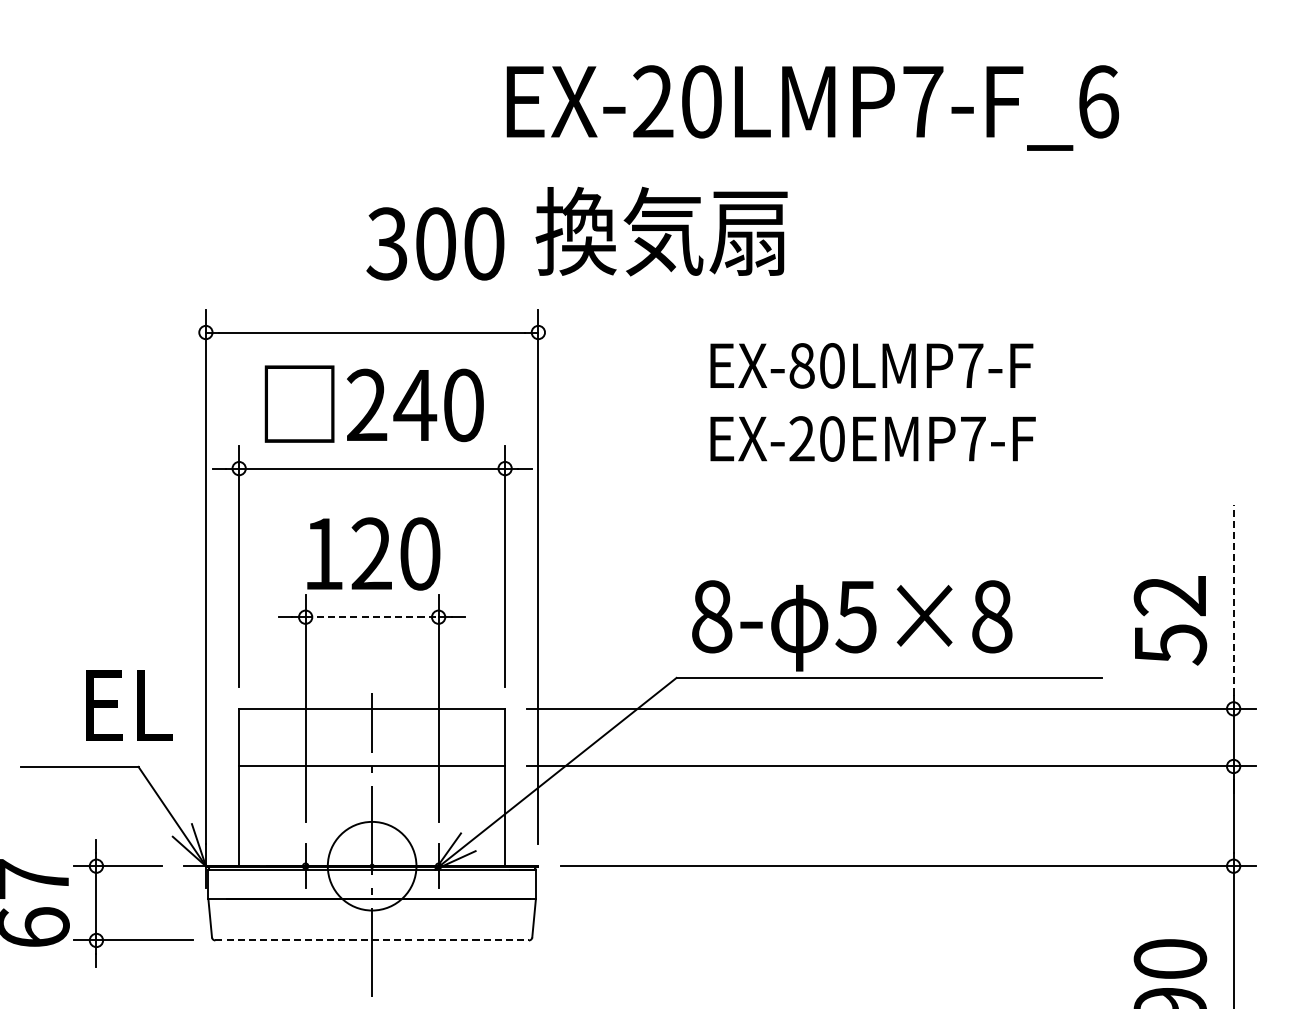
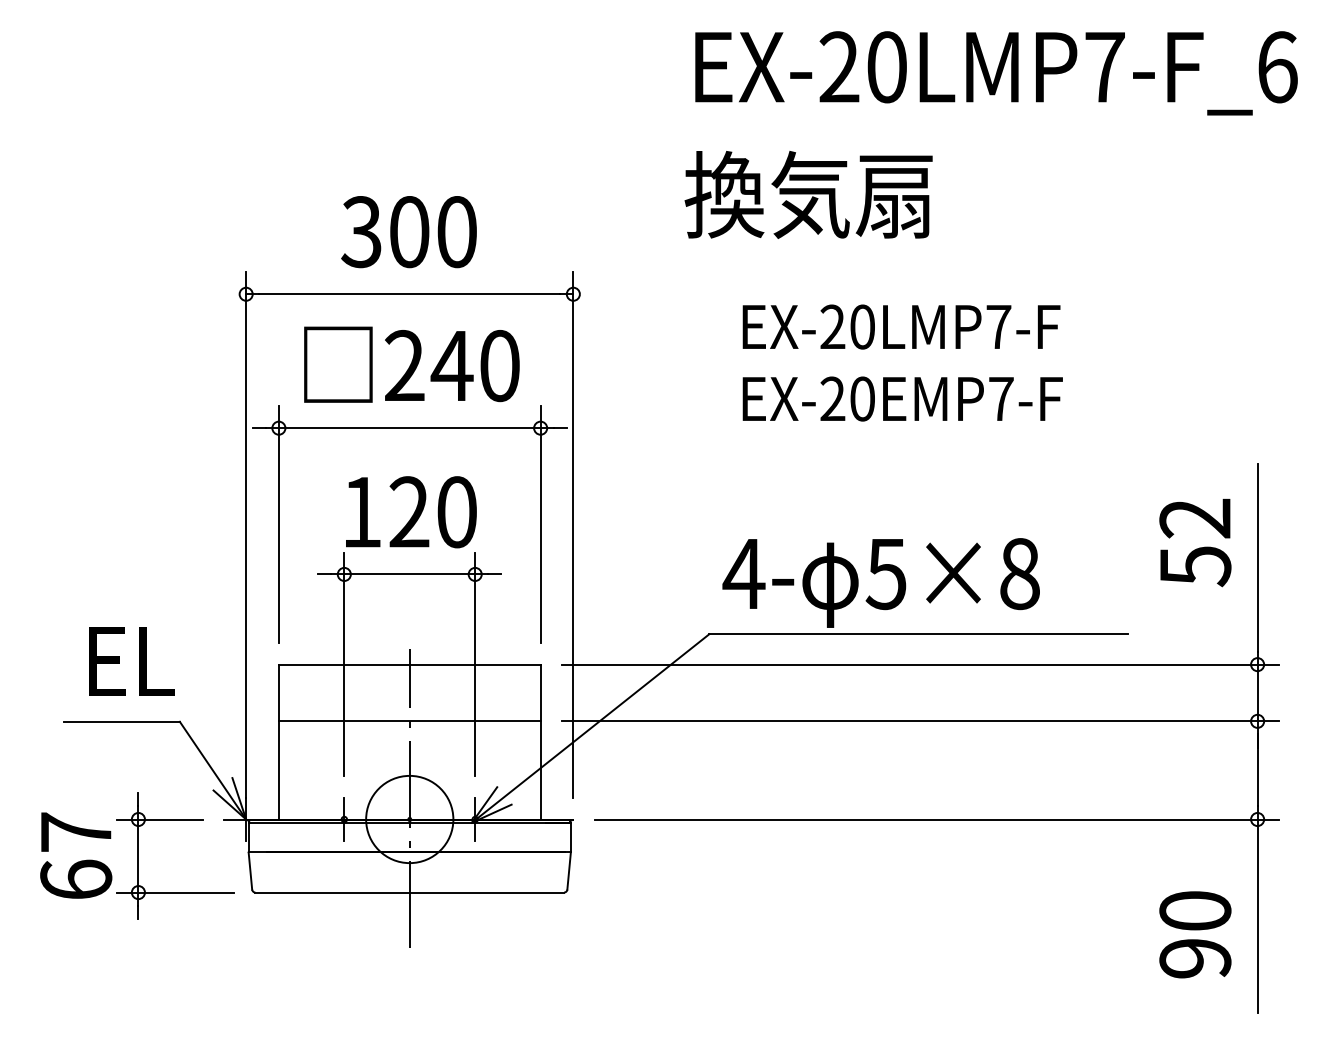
text: (812, 108) -> (996, 73), moved
text: (661, 231) -> (808, 194), moved
text: (434, 244) -> (408, 232), moved
text: (801, 365) -> (832, 326), EX-80LMP7-F -> EX-20LMP7-F
line: (1233, 599) -> (1257, 557), dashed -> solid
line: (372, 617) -> (410, 574), dashed -> solid
text: (711, 617) -> (743, 574), 8- -> 4-
text: (1170, 621) -> (1195, 543), moved
text: (129, 705) -> (131, 661), moved
line: (372, 940) -> (410, 892), dashed -> solid

